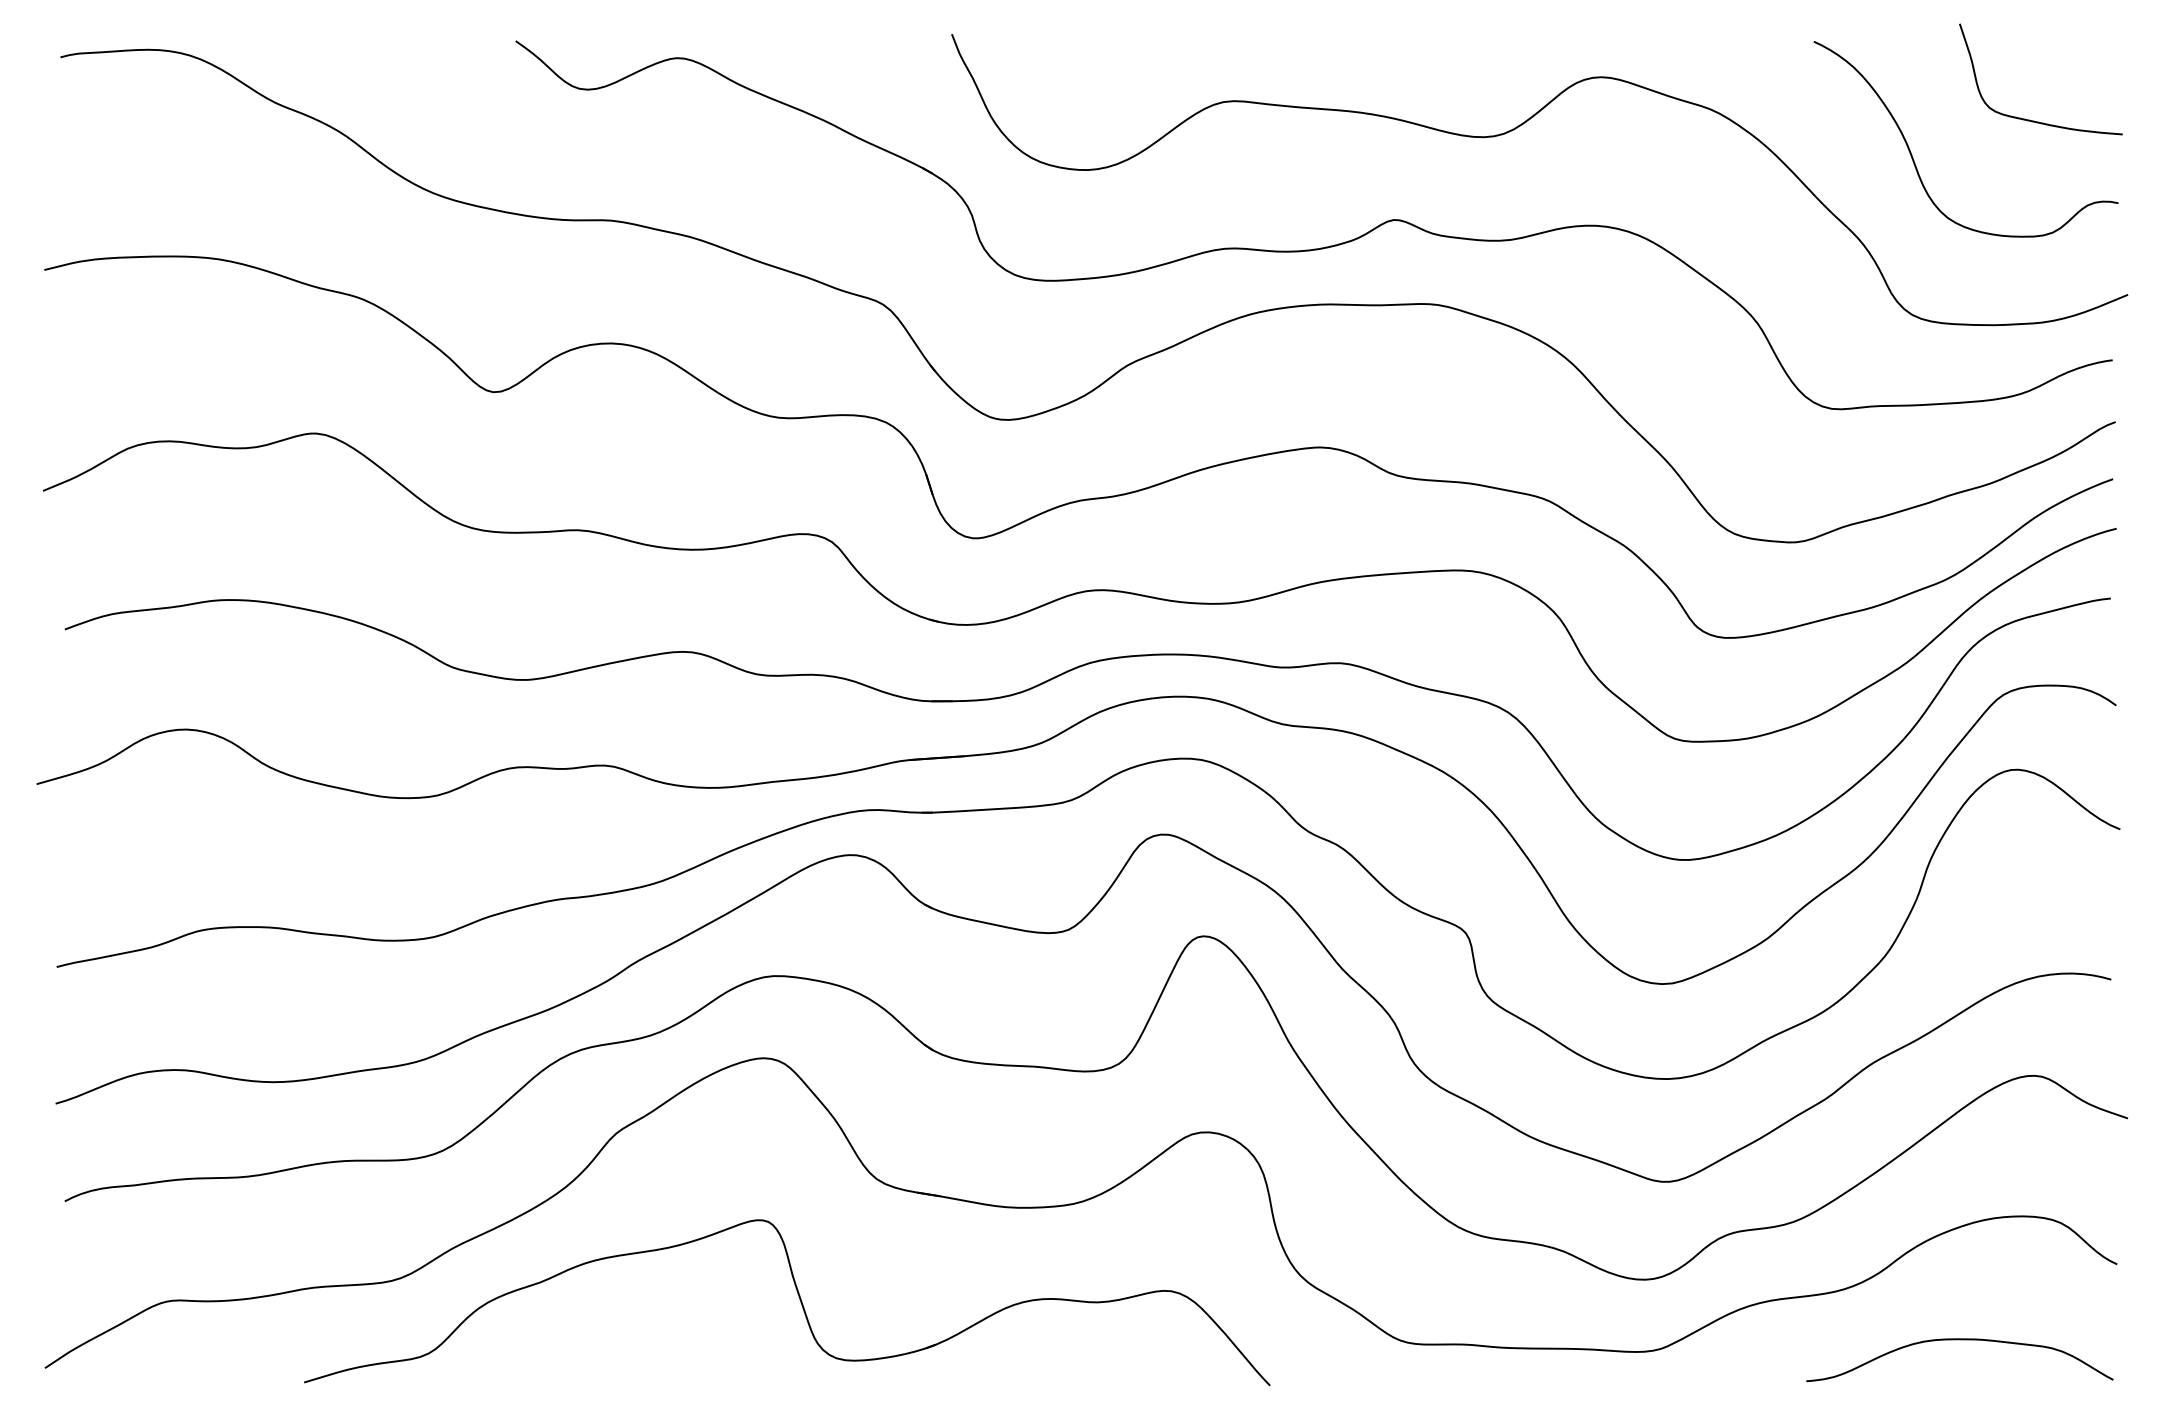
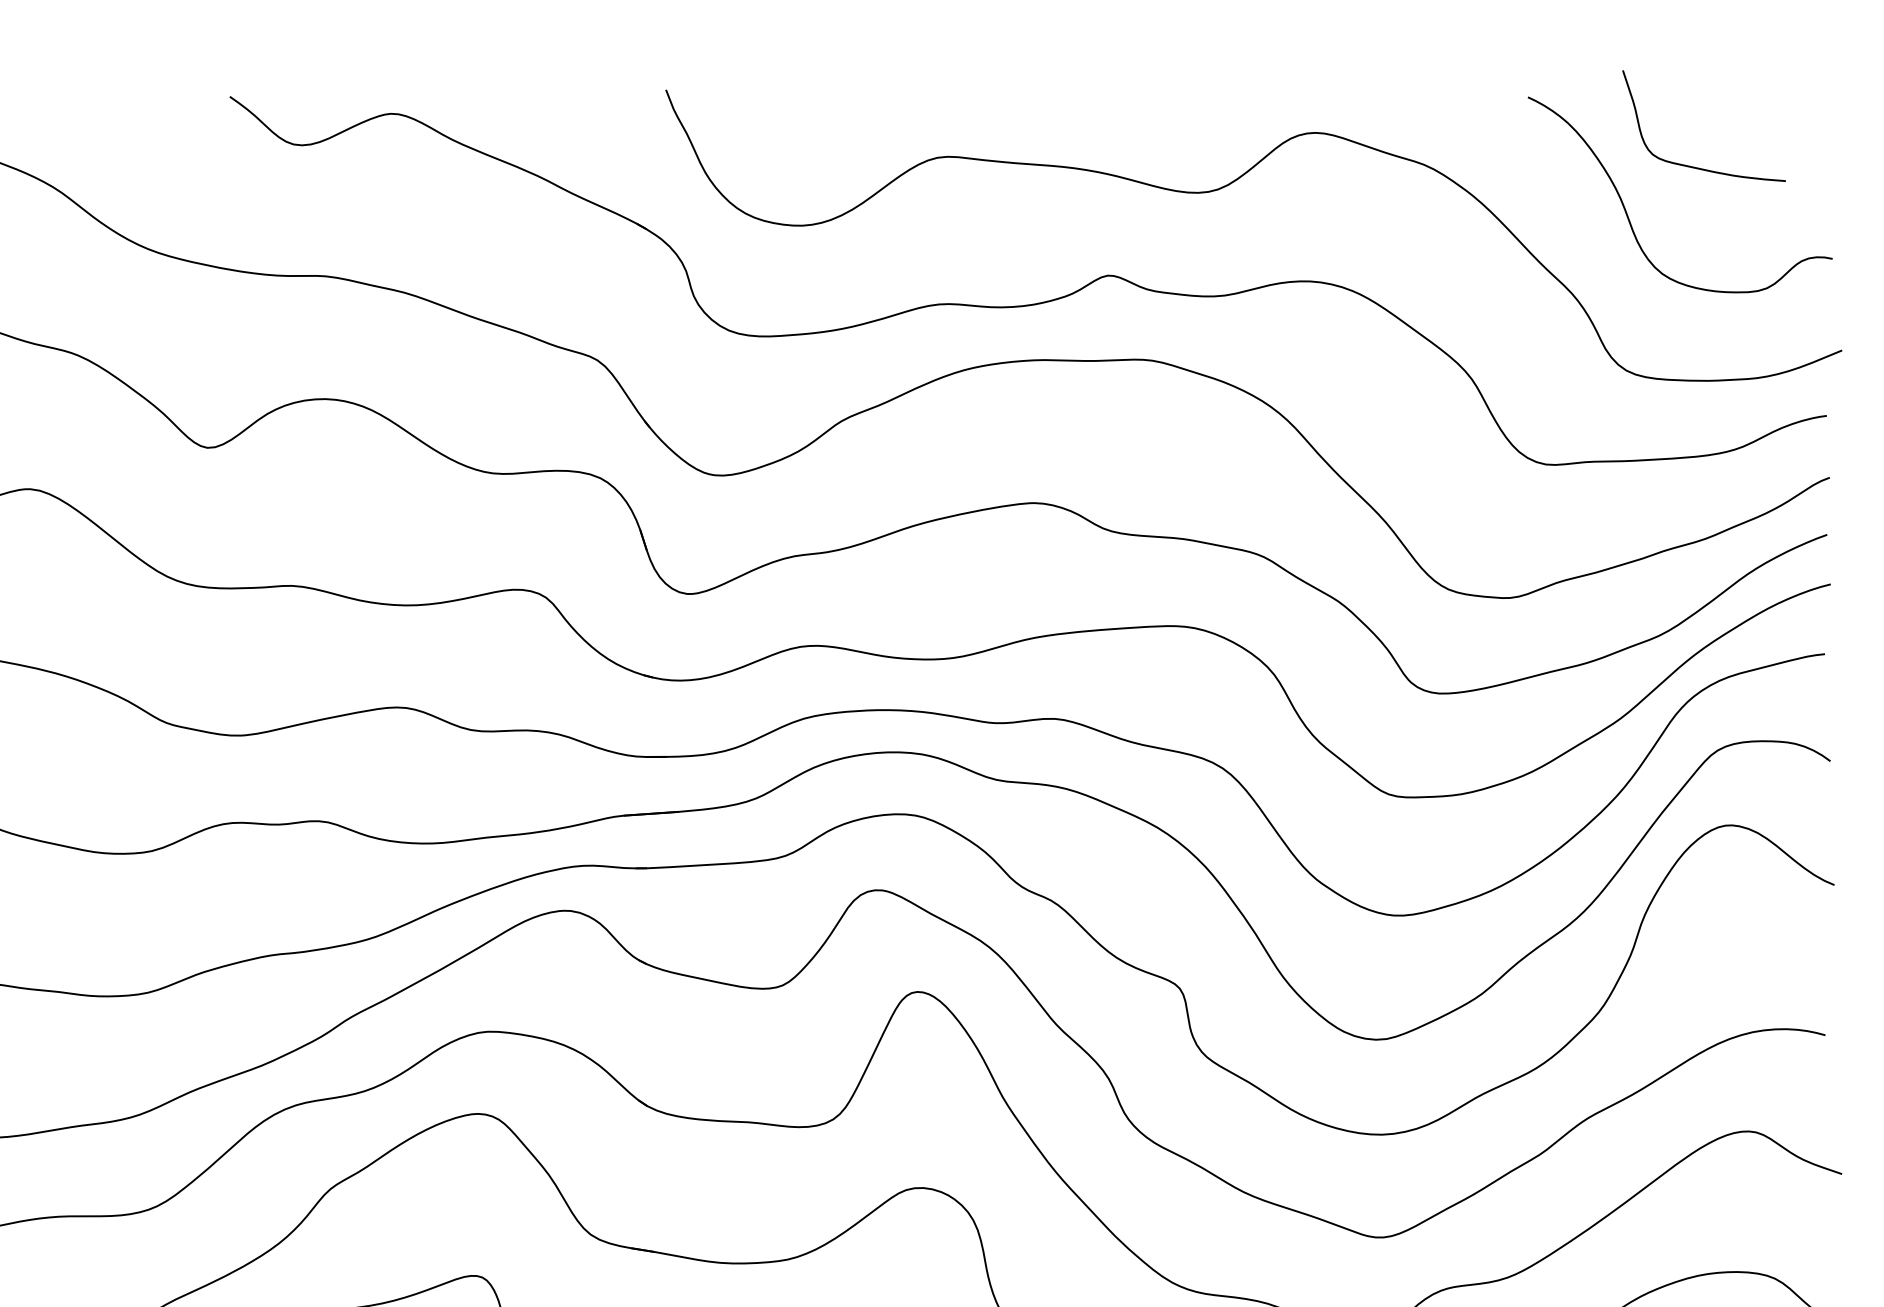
curve: (2034, 120) -> (1697, 167), moved

